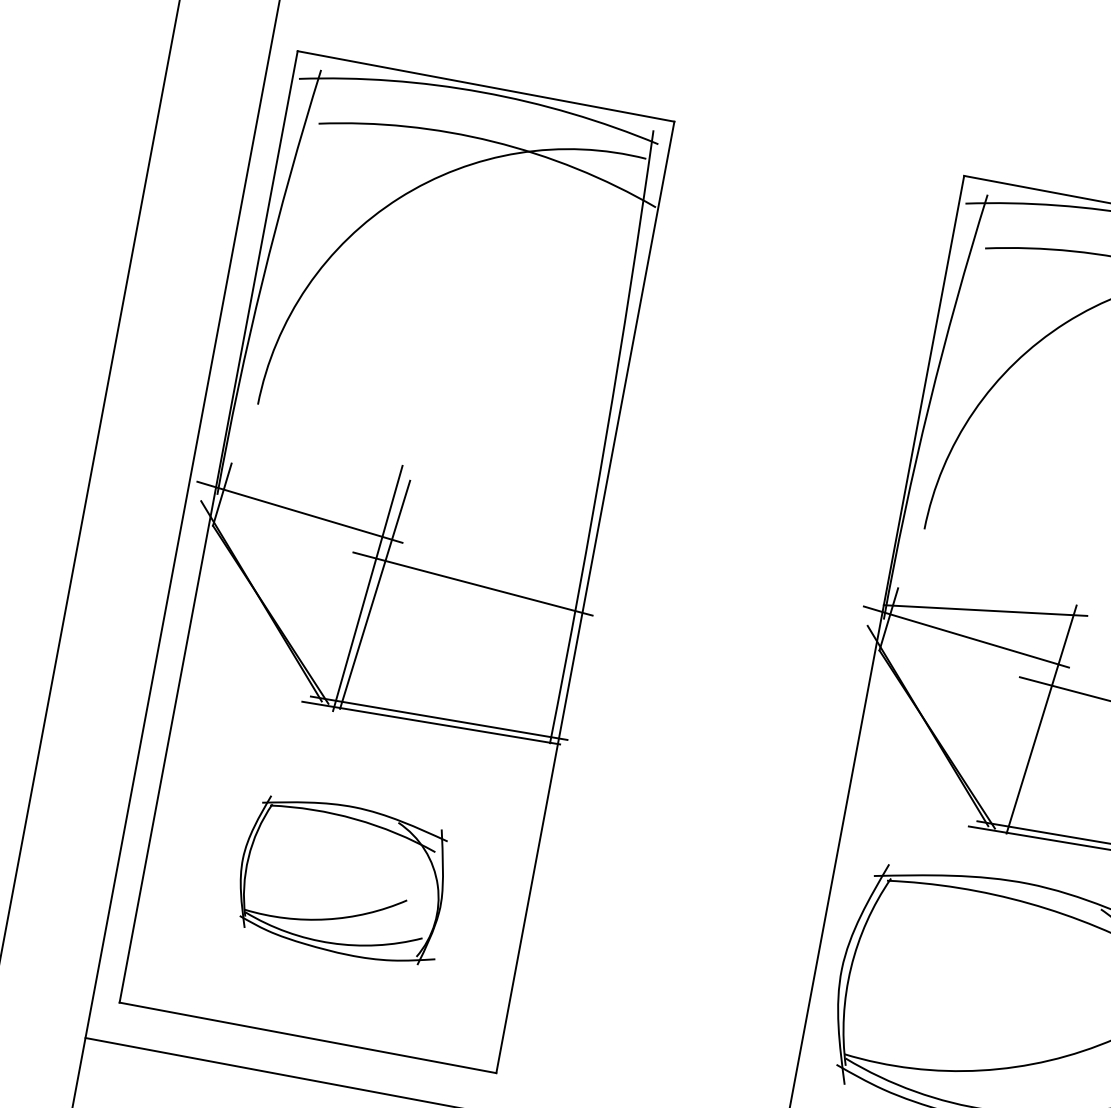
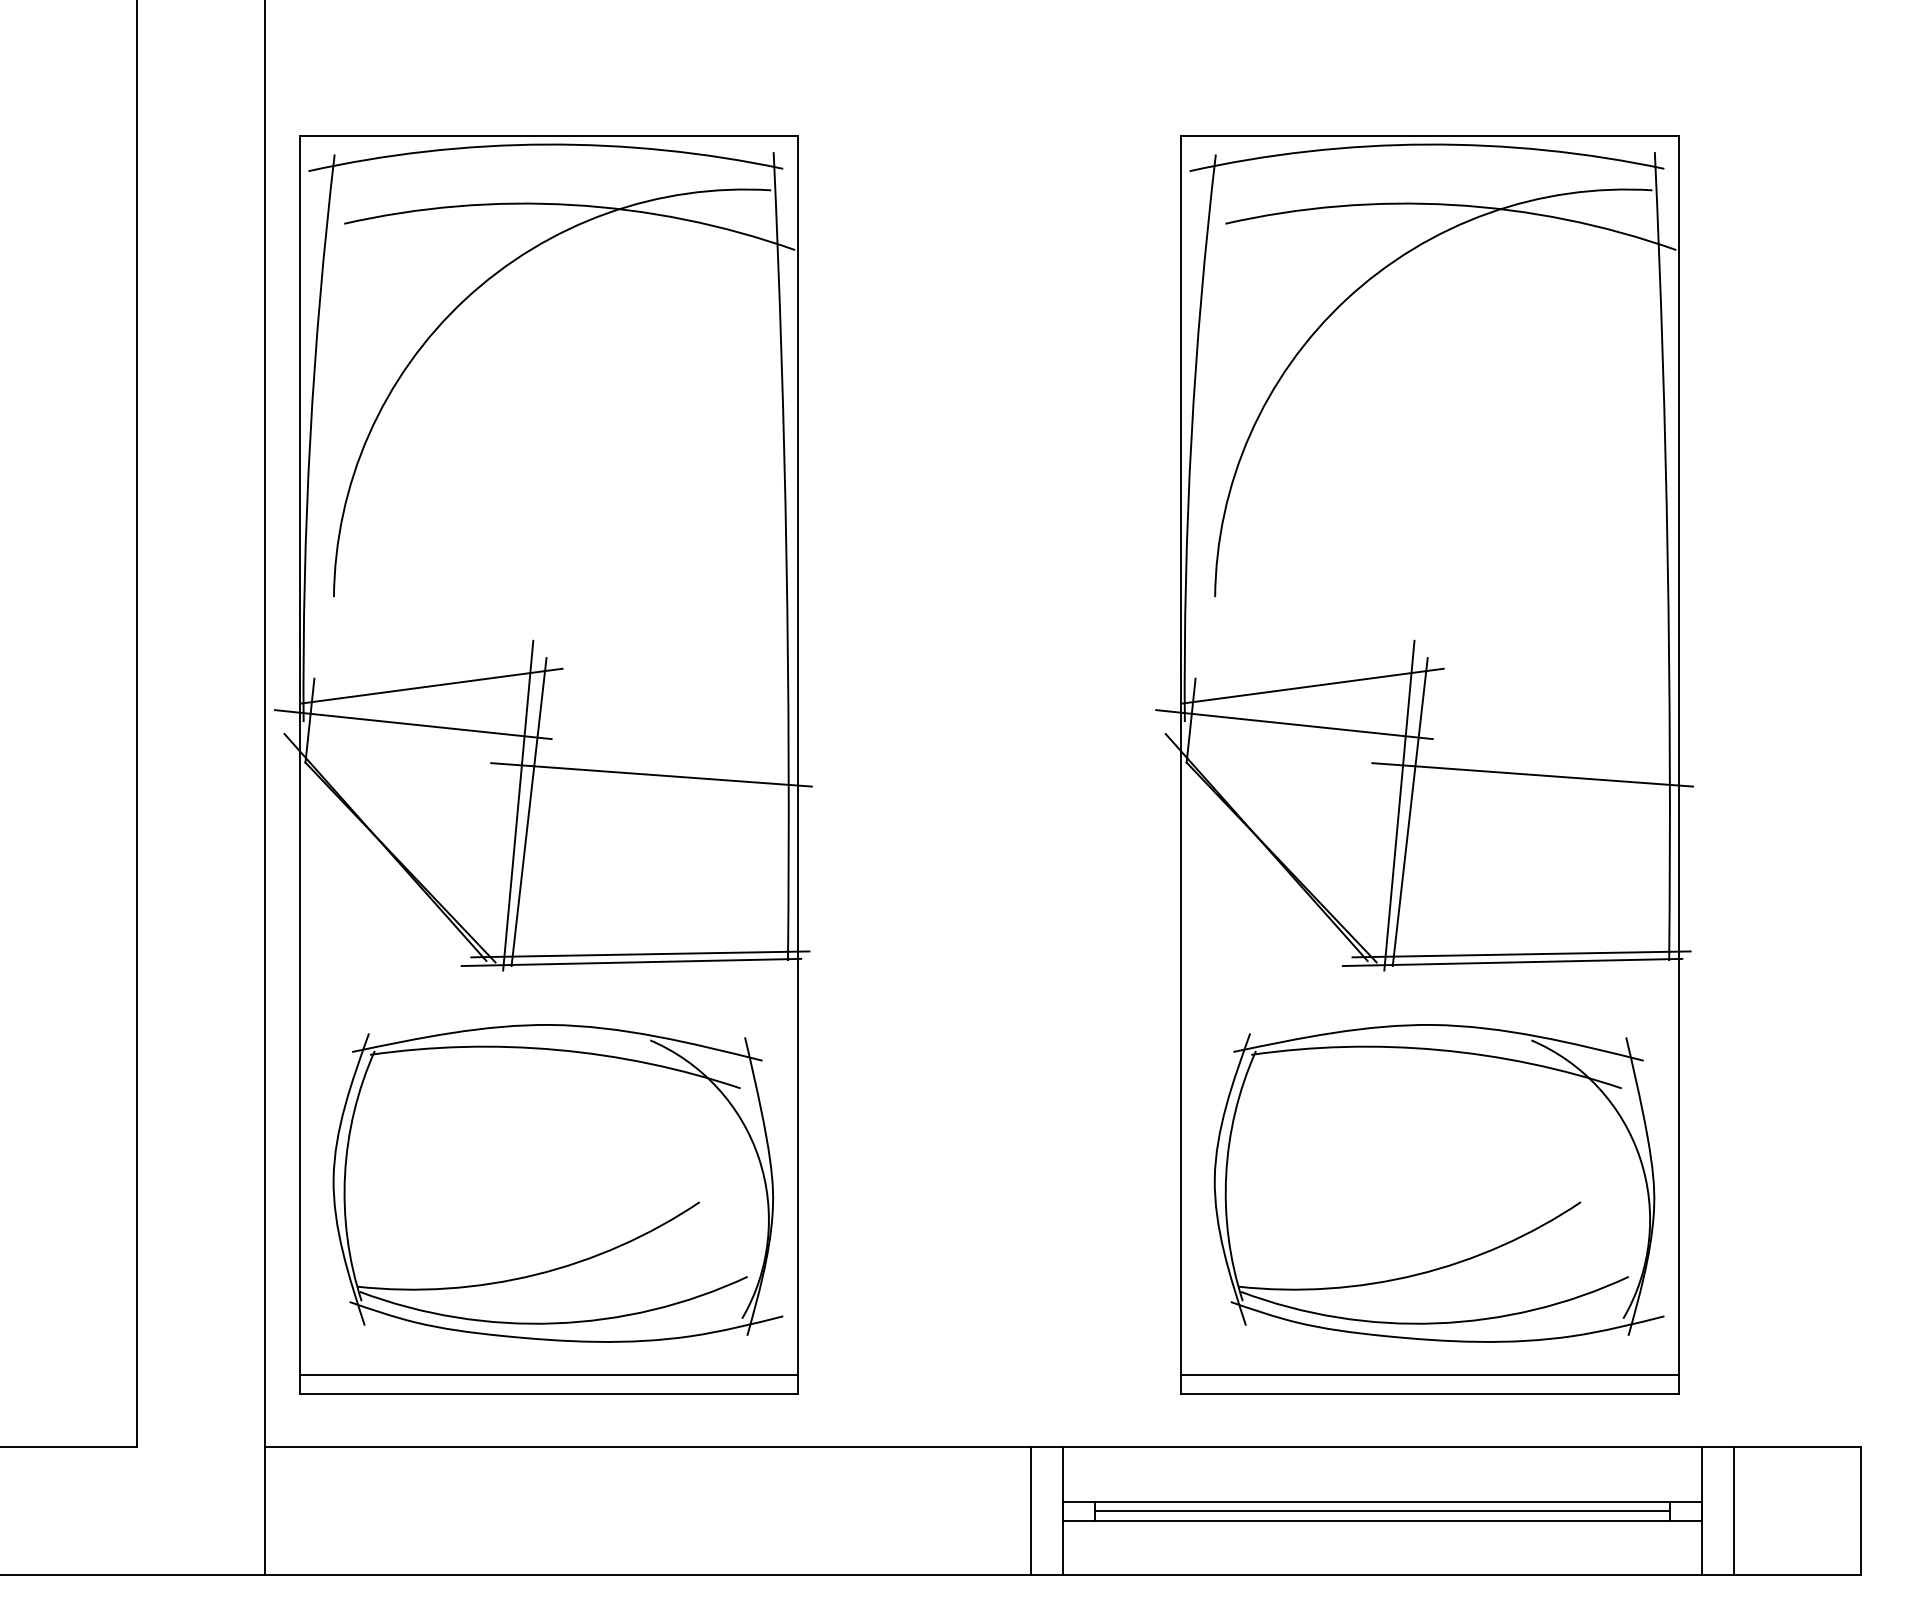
line: (319, 485) -> (431, 685), added
line: (1034, 713) -> (1399, 805), added
part: (344, 879) -> (557, 1183), size x1.67
line: (310, 1023) -> (549, 1374), added

